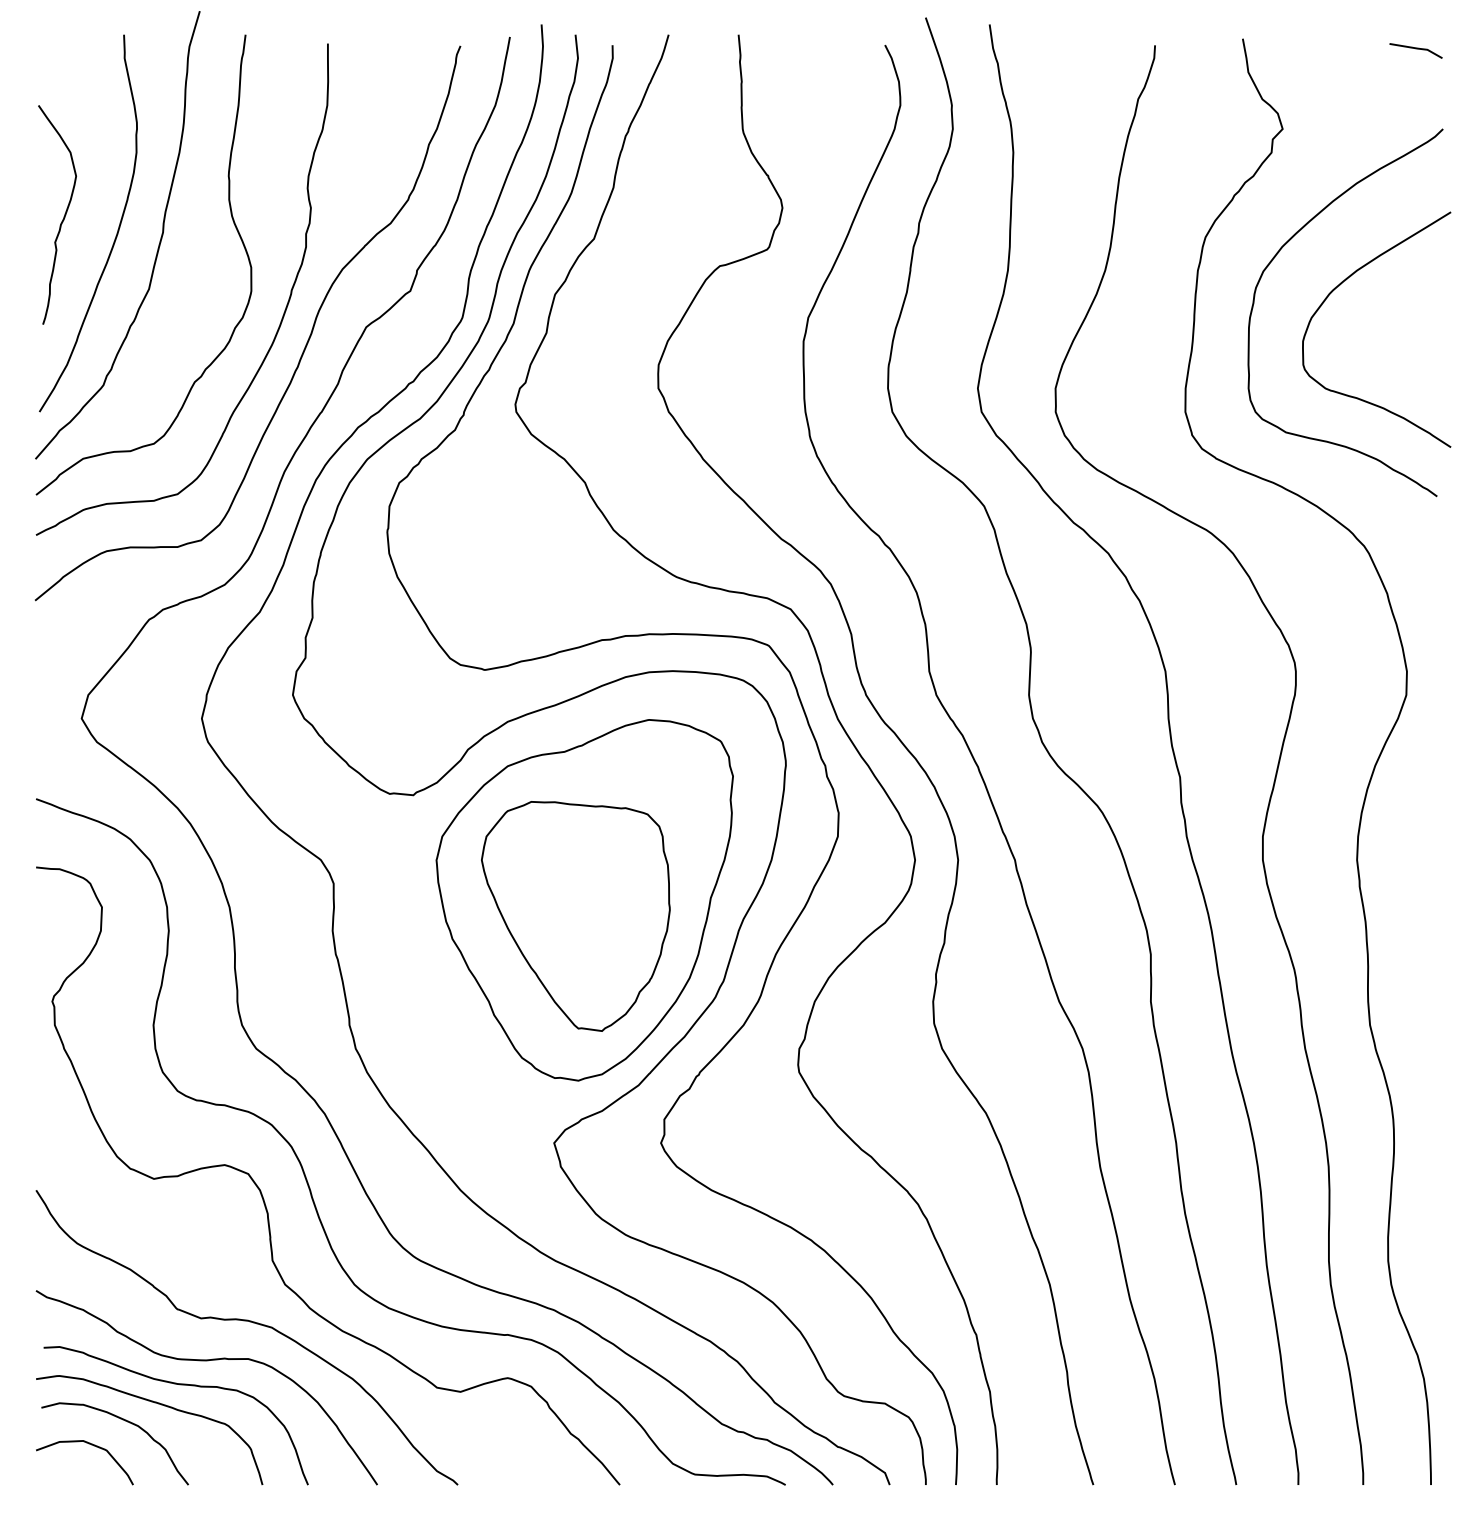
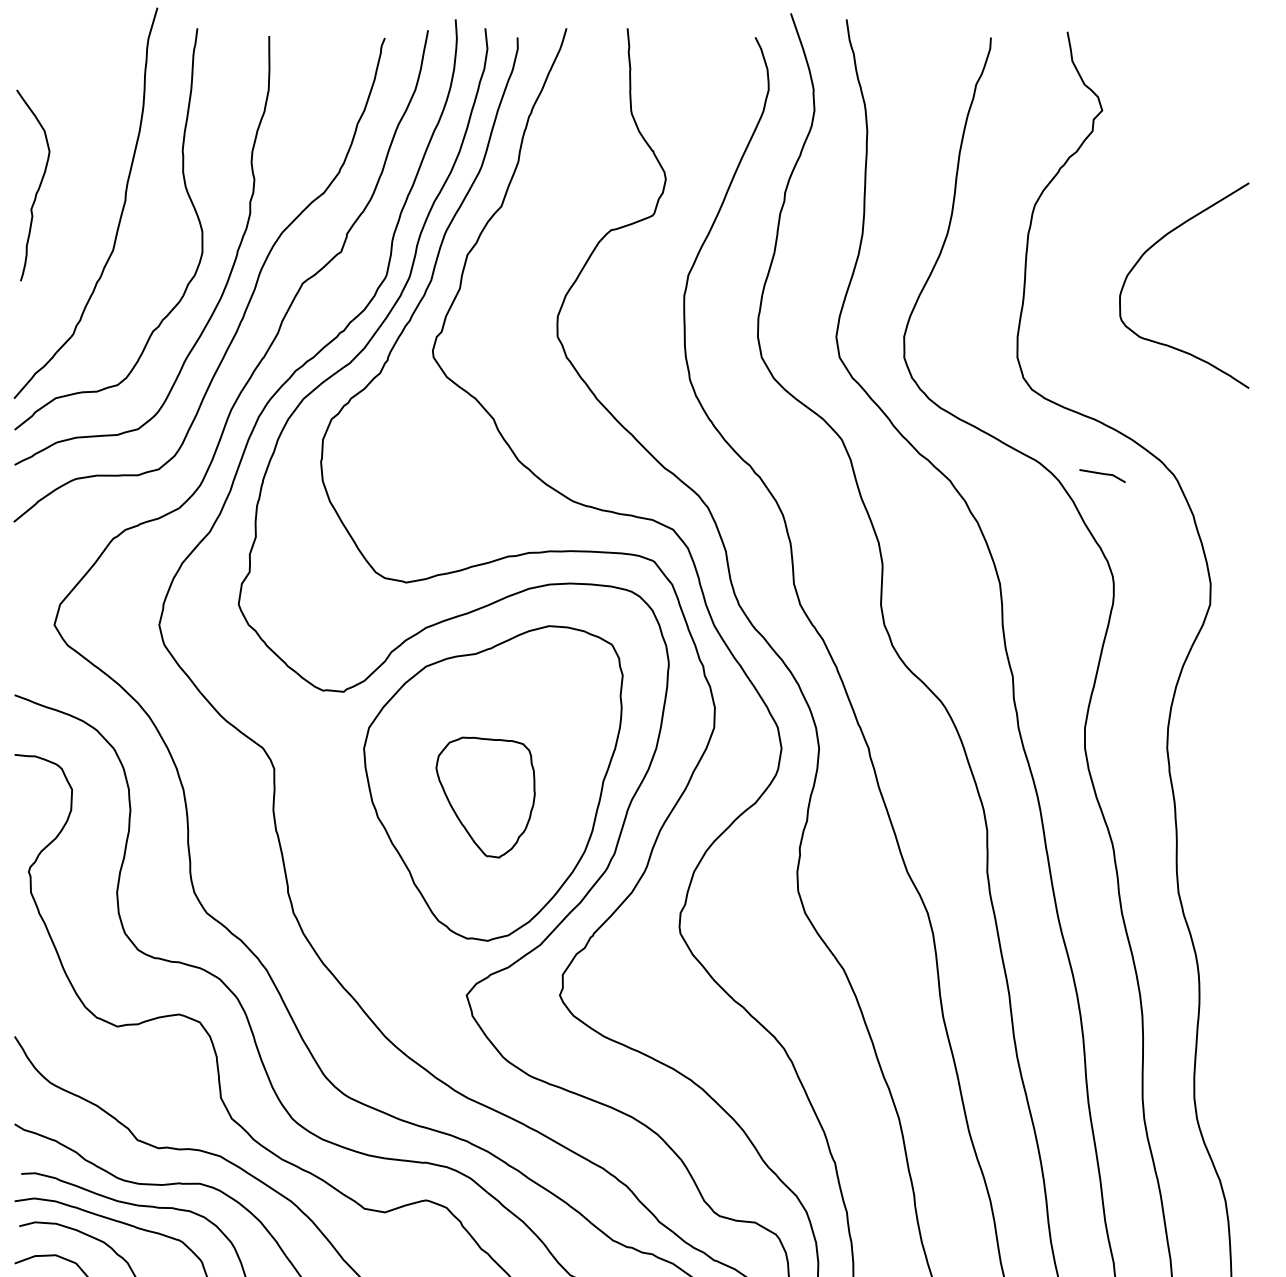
line: (1415, 49) -> (1102, 474), moved
curve: (117, 229) -> (85, 198), removed
curve: (1276, 256) -> (1096, 221), removed
part: (575, 916) -> (485, 797), size x0.6

